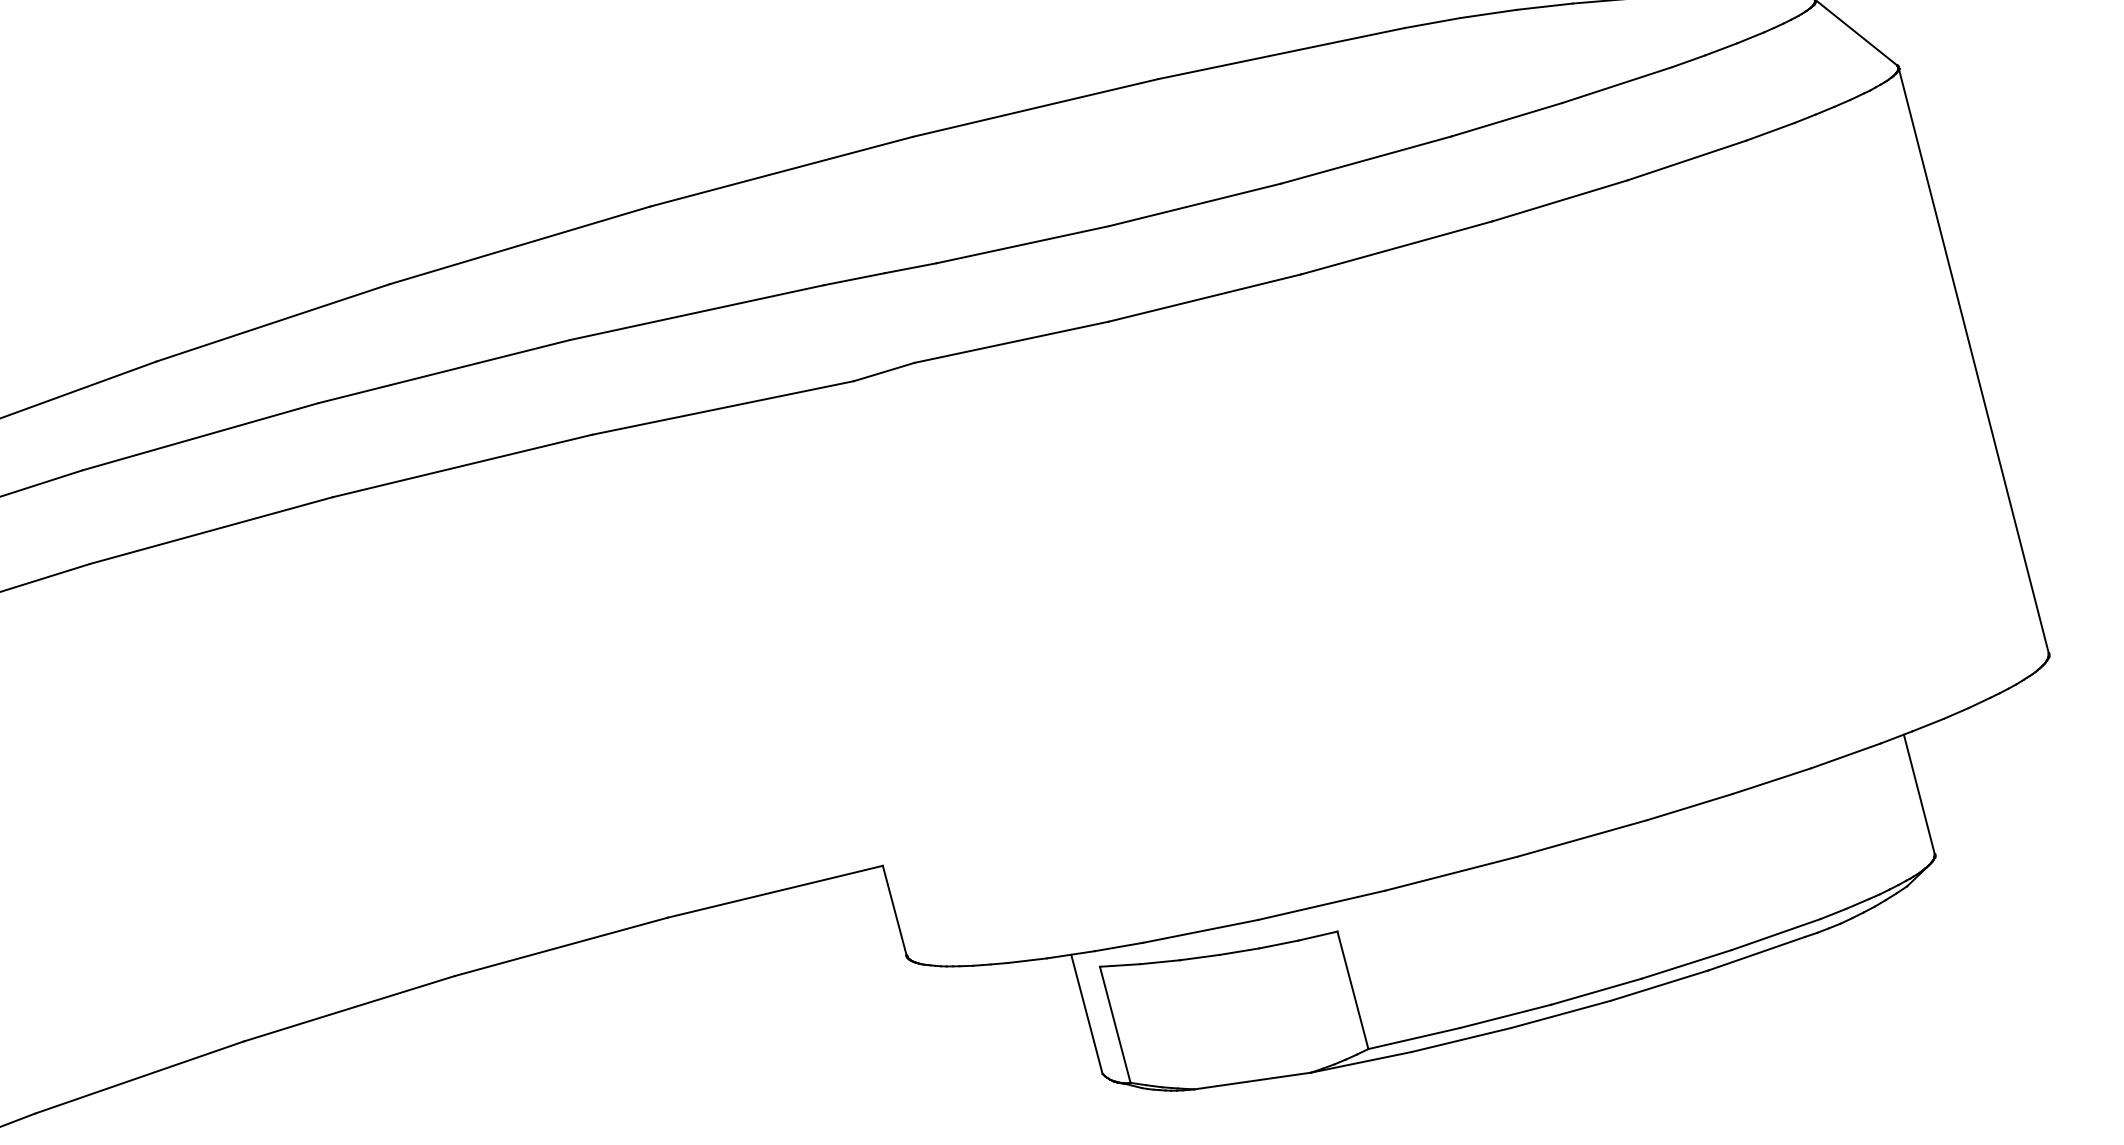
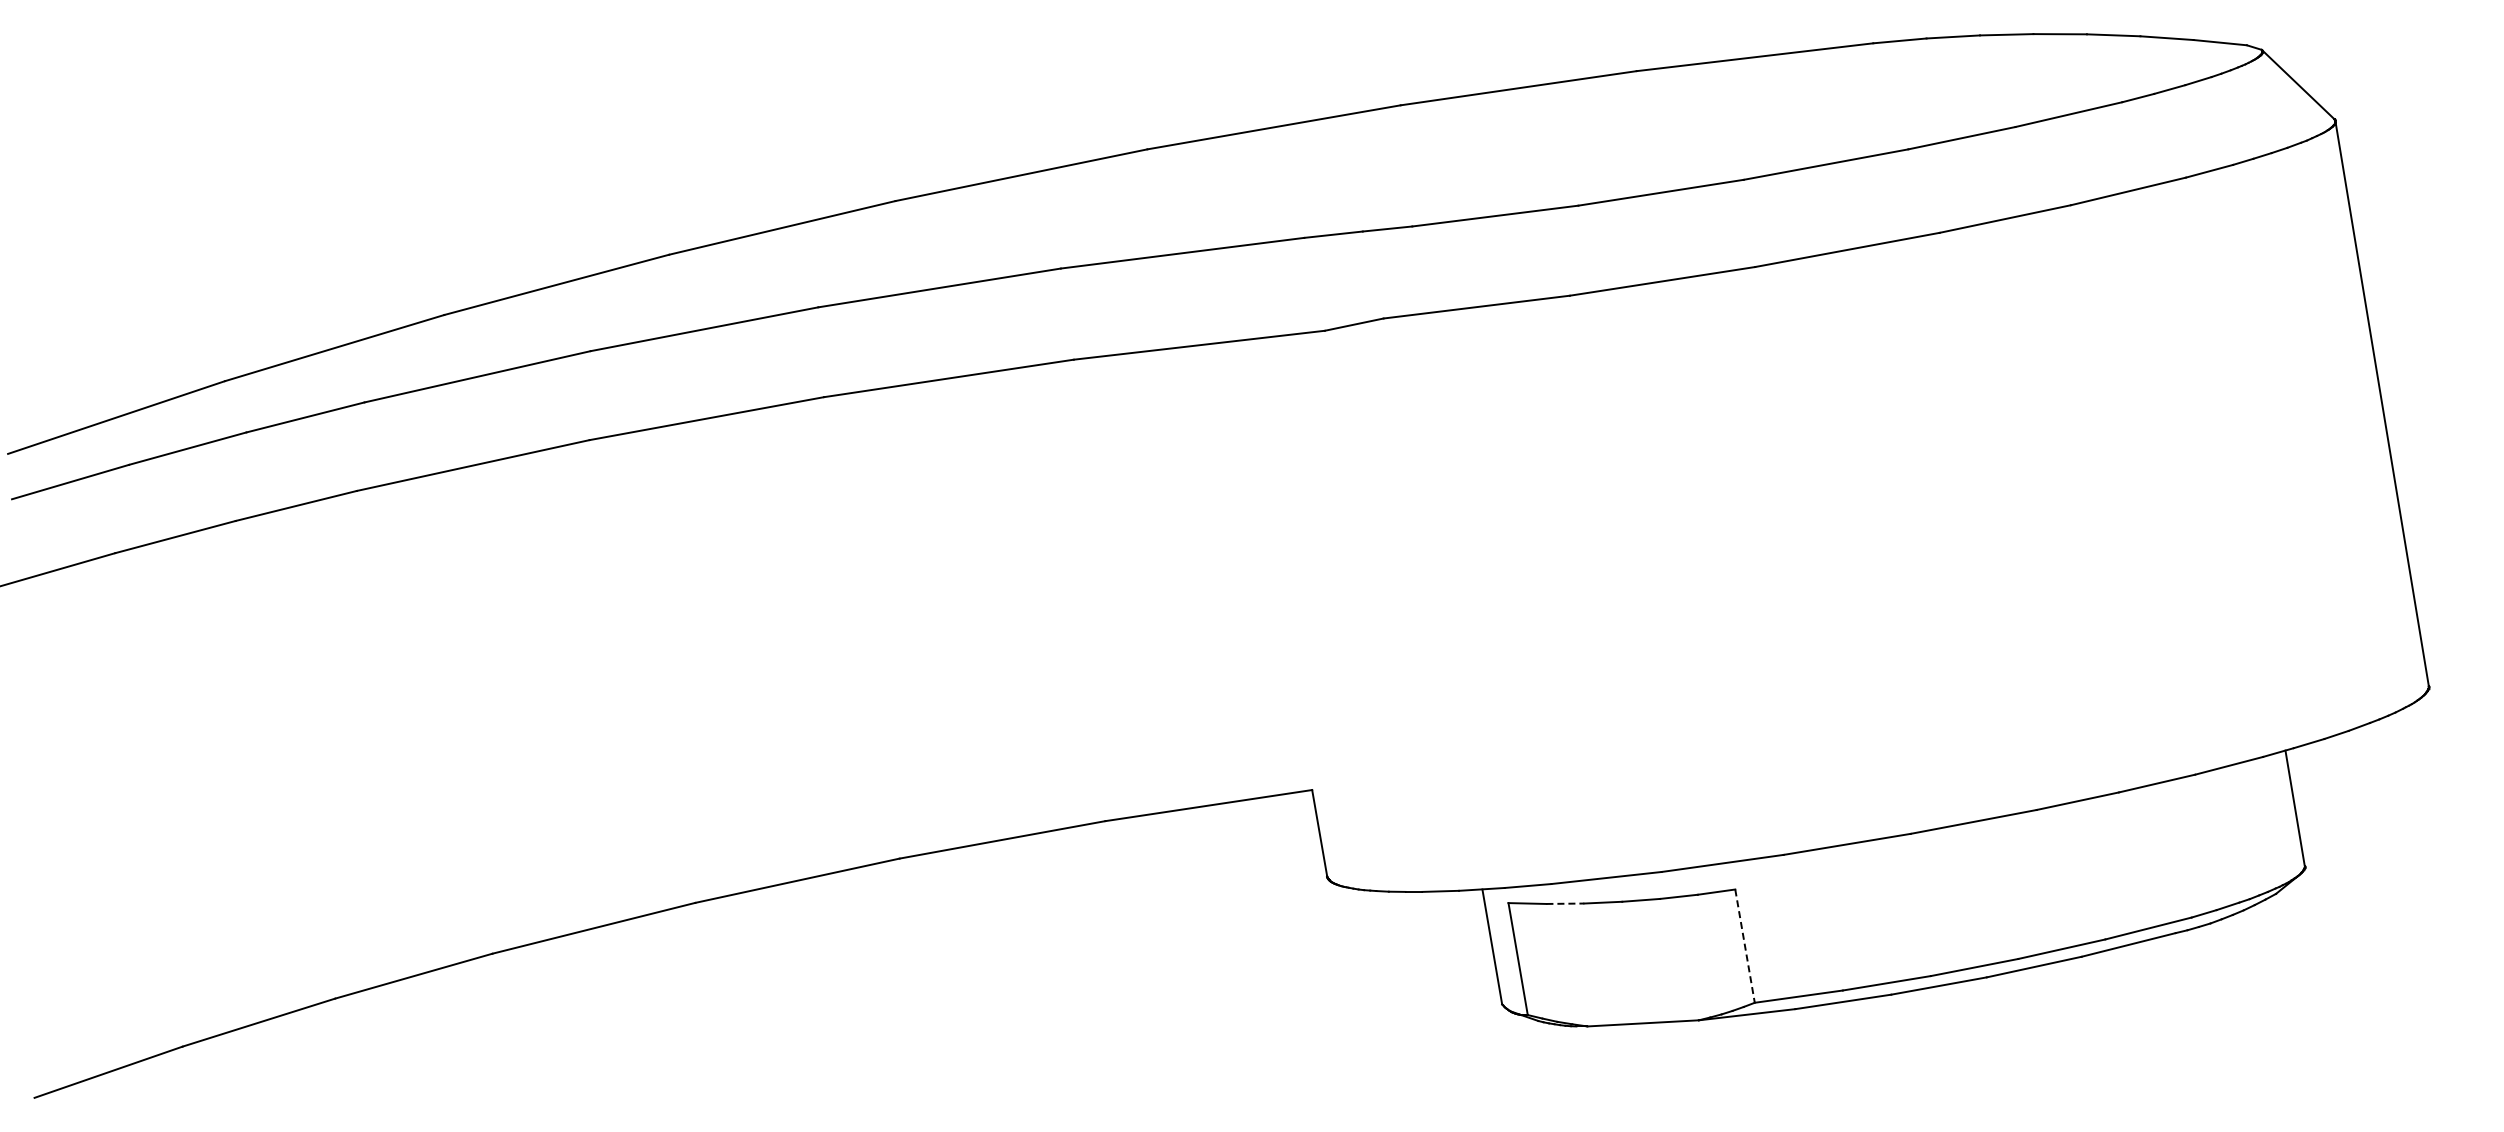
line: (1159, 961) -> (1565, 903), solid -> dashed
line: (1353, 990) -> (1745, 946), solid -> dashed

